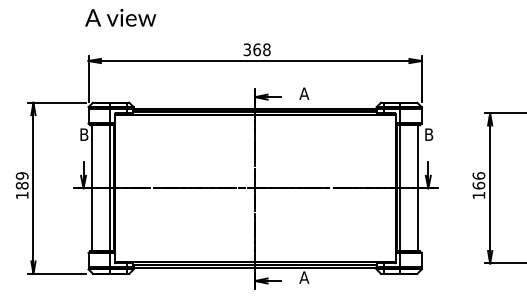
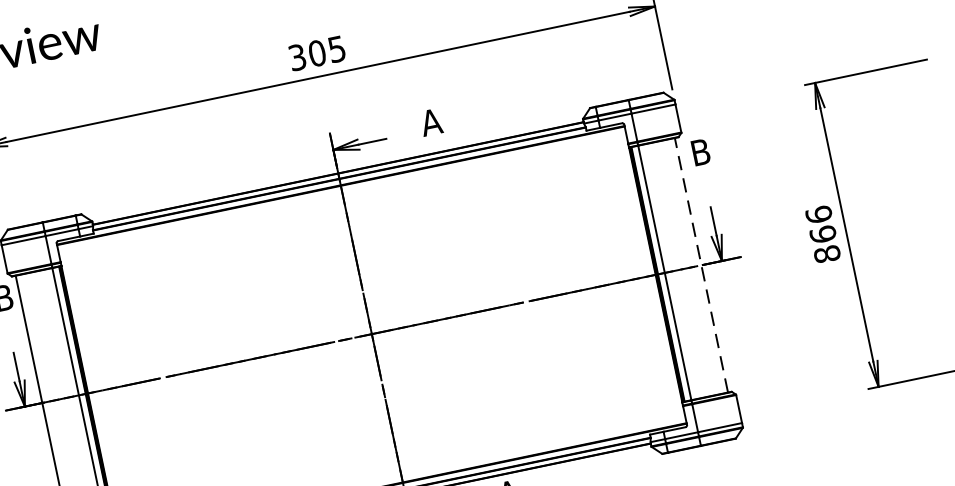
text: (261, 49) -> (326, 50), 368 -> 305
line: (418, 188) -> (702, 265), solid -> dashed
text: (478, 195) -> (826, 254), 166 -> 866

